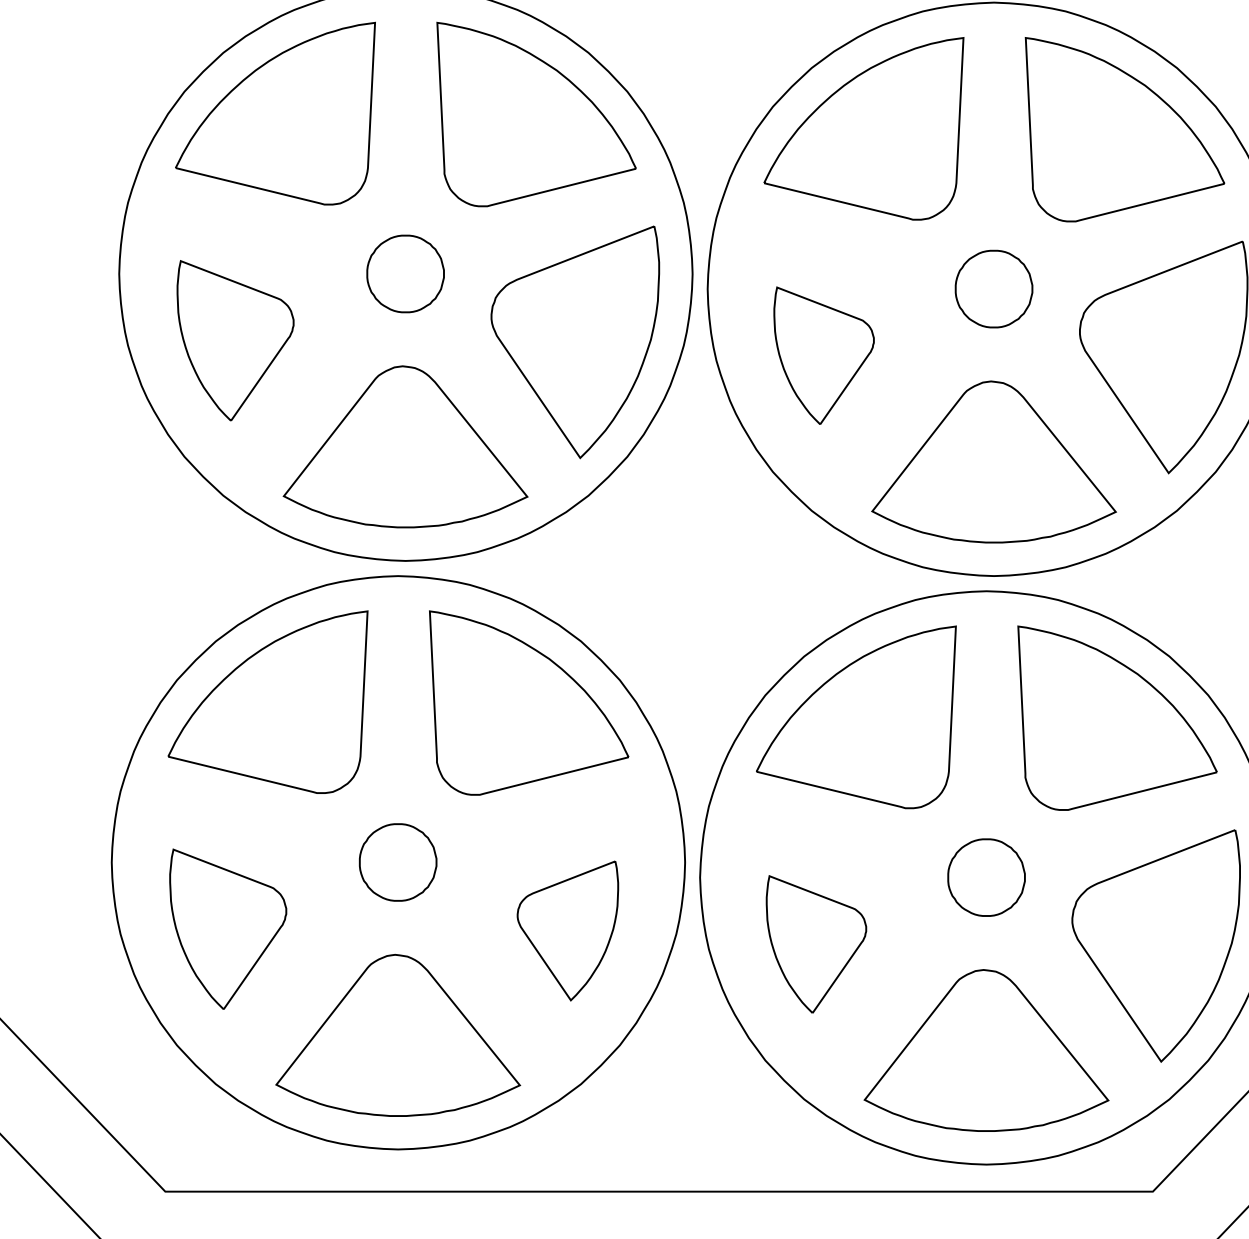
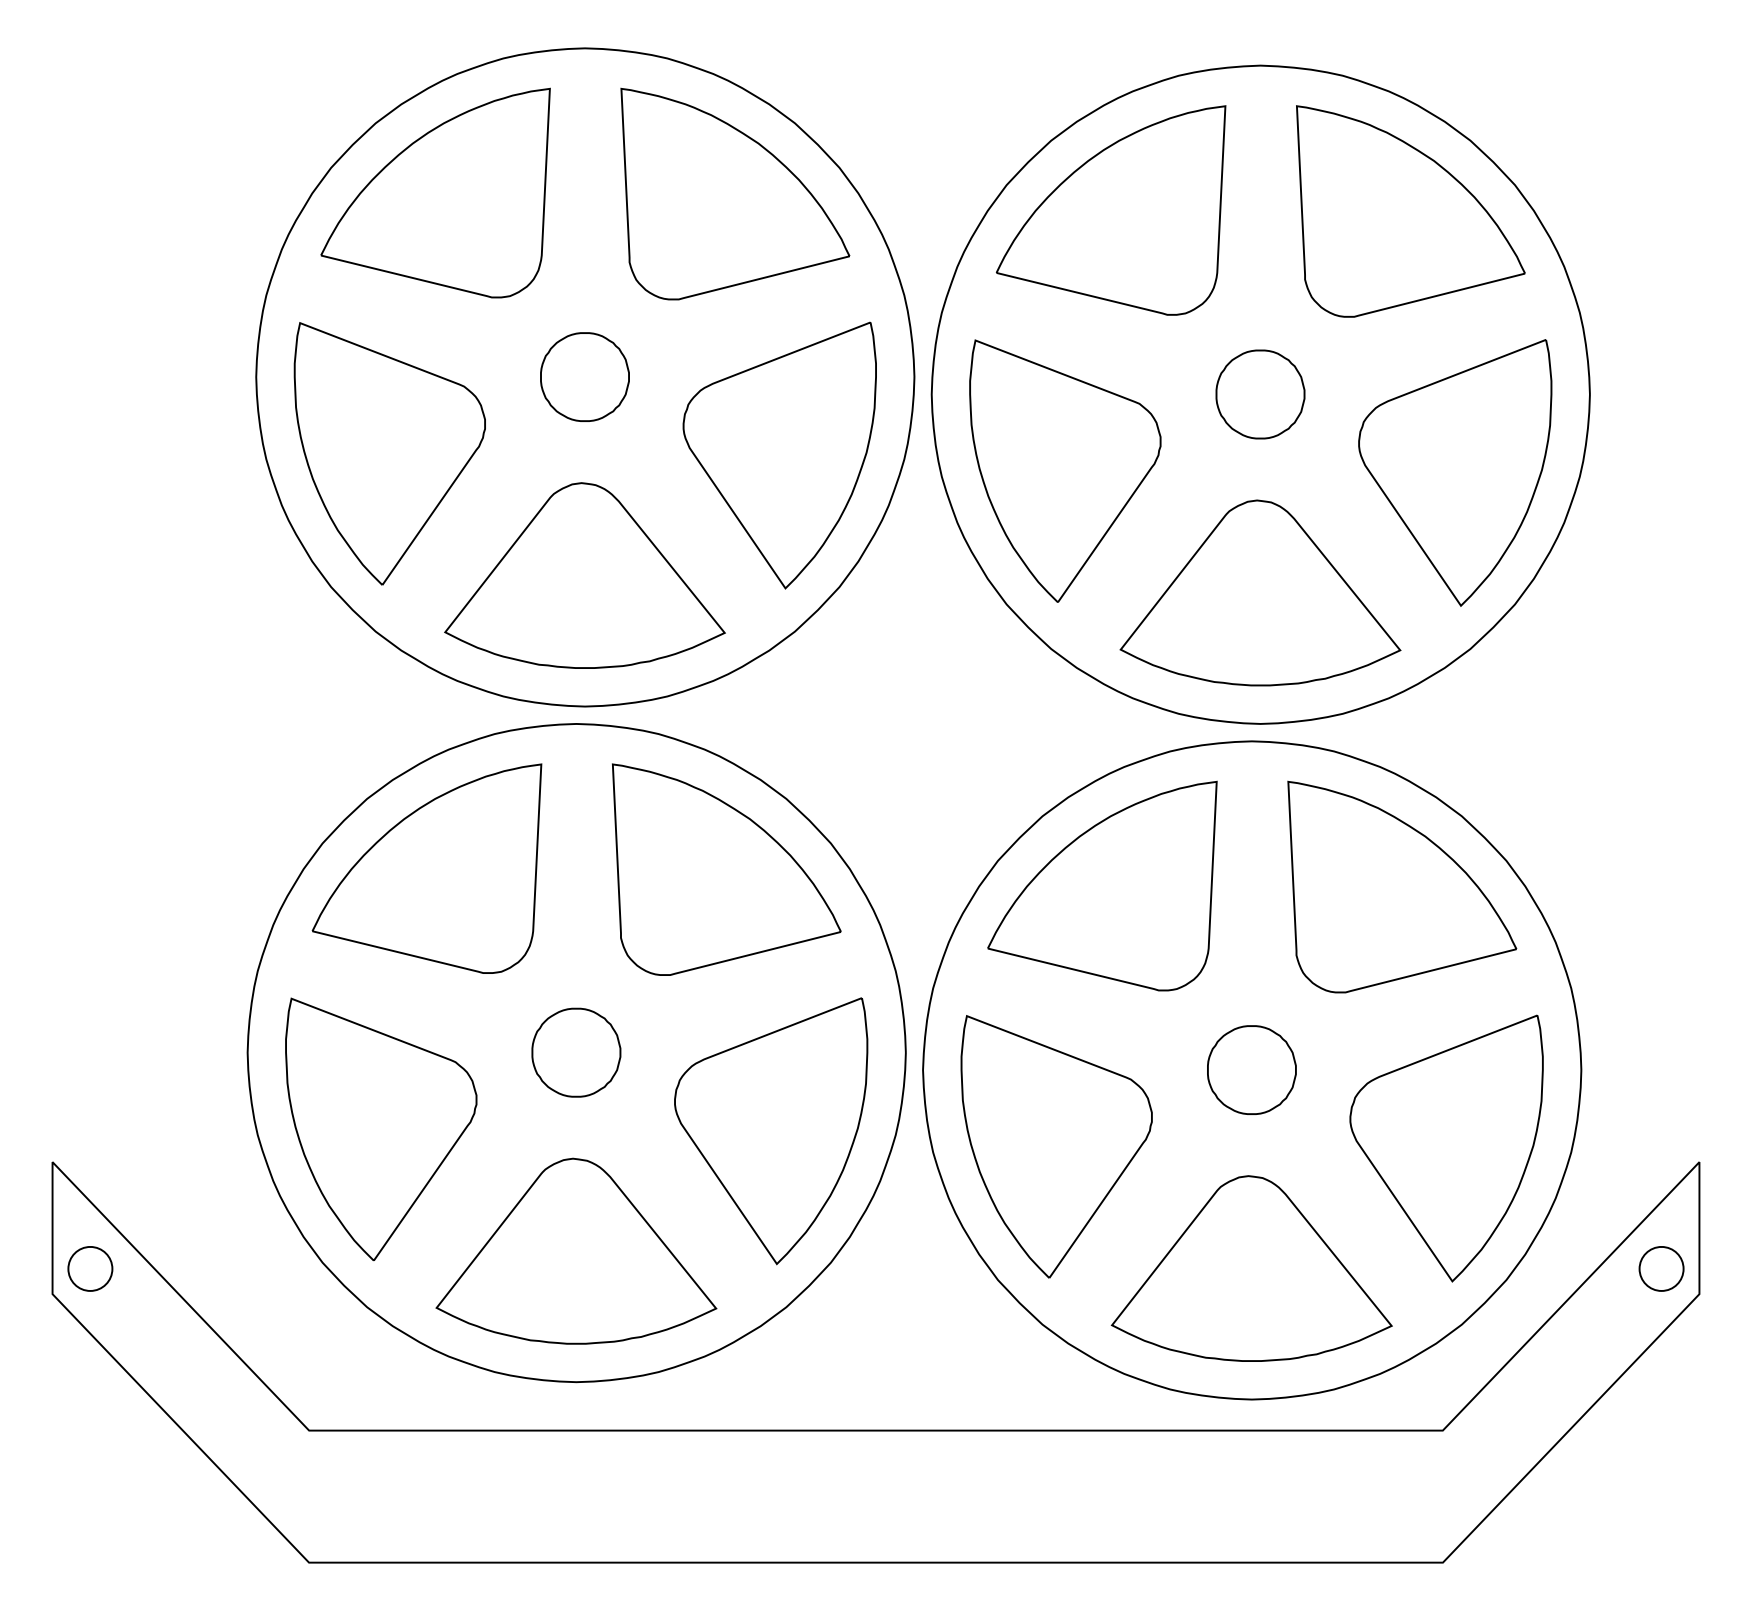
part: (235, 340) -> (389, 453), size x1.43
part: (824, 355) -> (1065, 470), size x1.67
part: (228, 929) -> (381, 1129), size x1.43
part: (568, 931) -> (771, 1131), size x1.67
part: (816, 944) -> (1056, 1146), size x1.67

